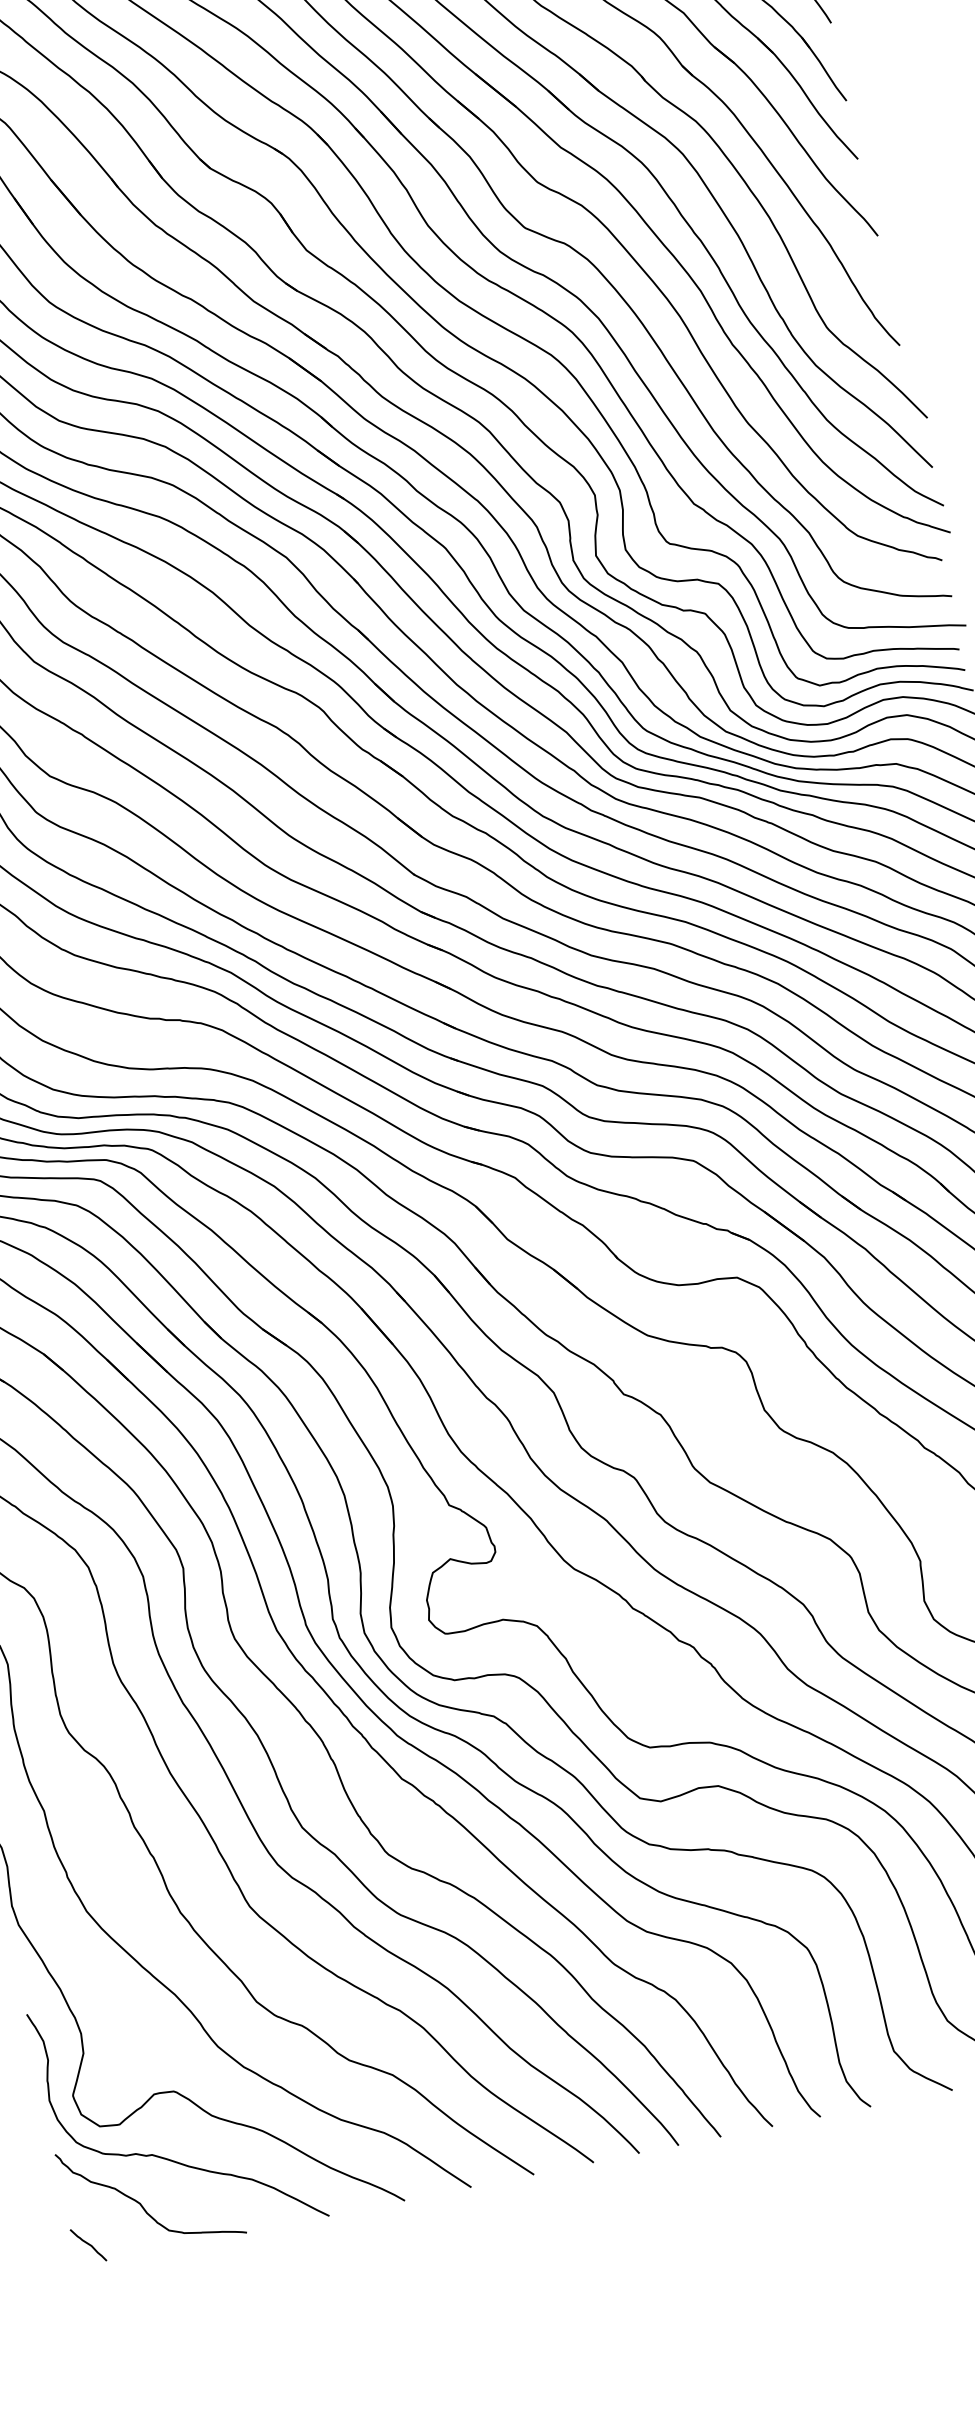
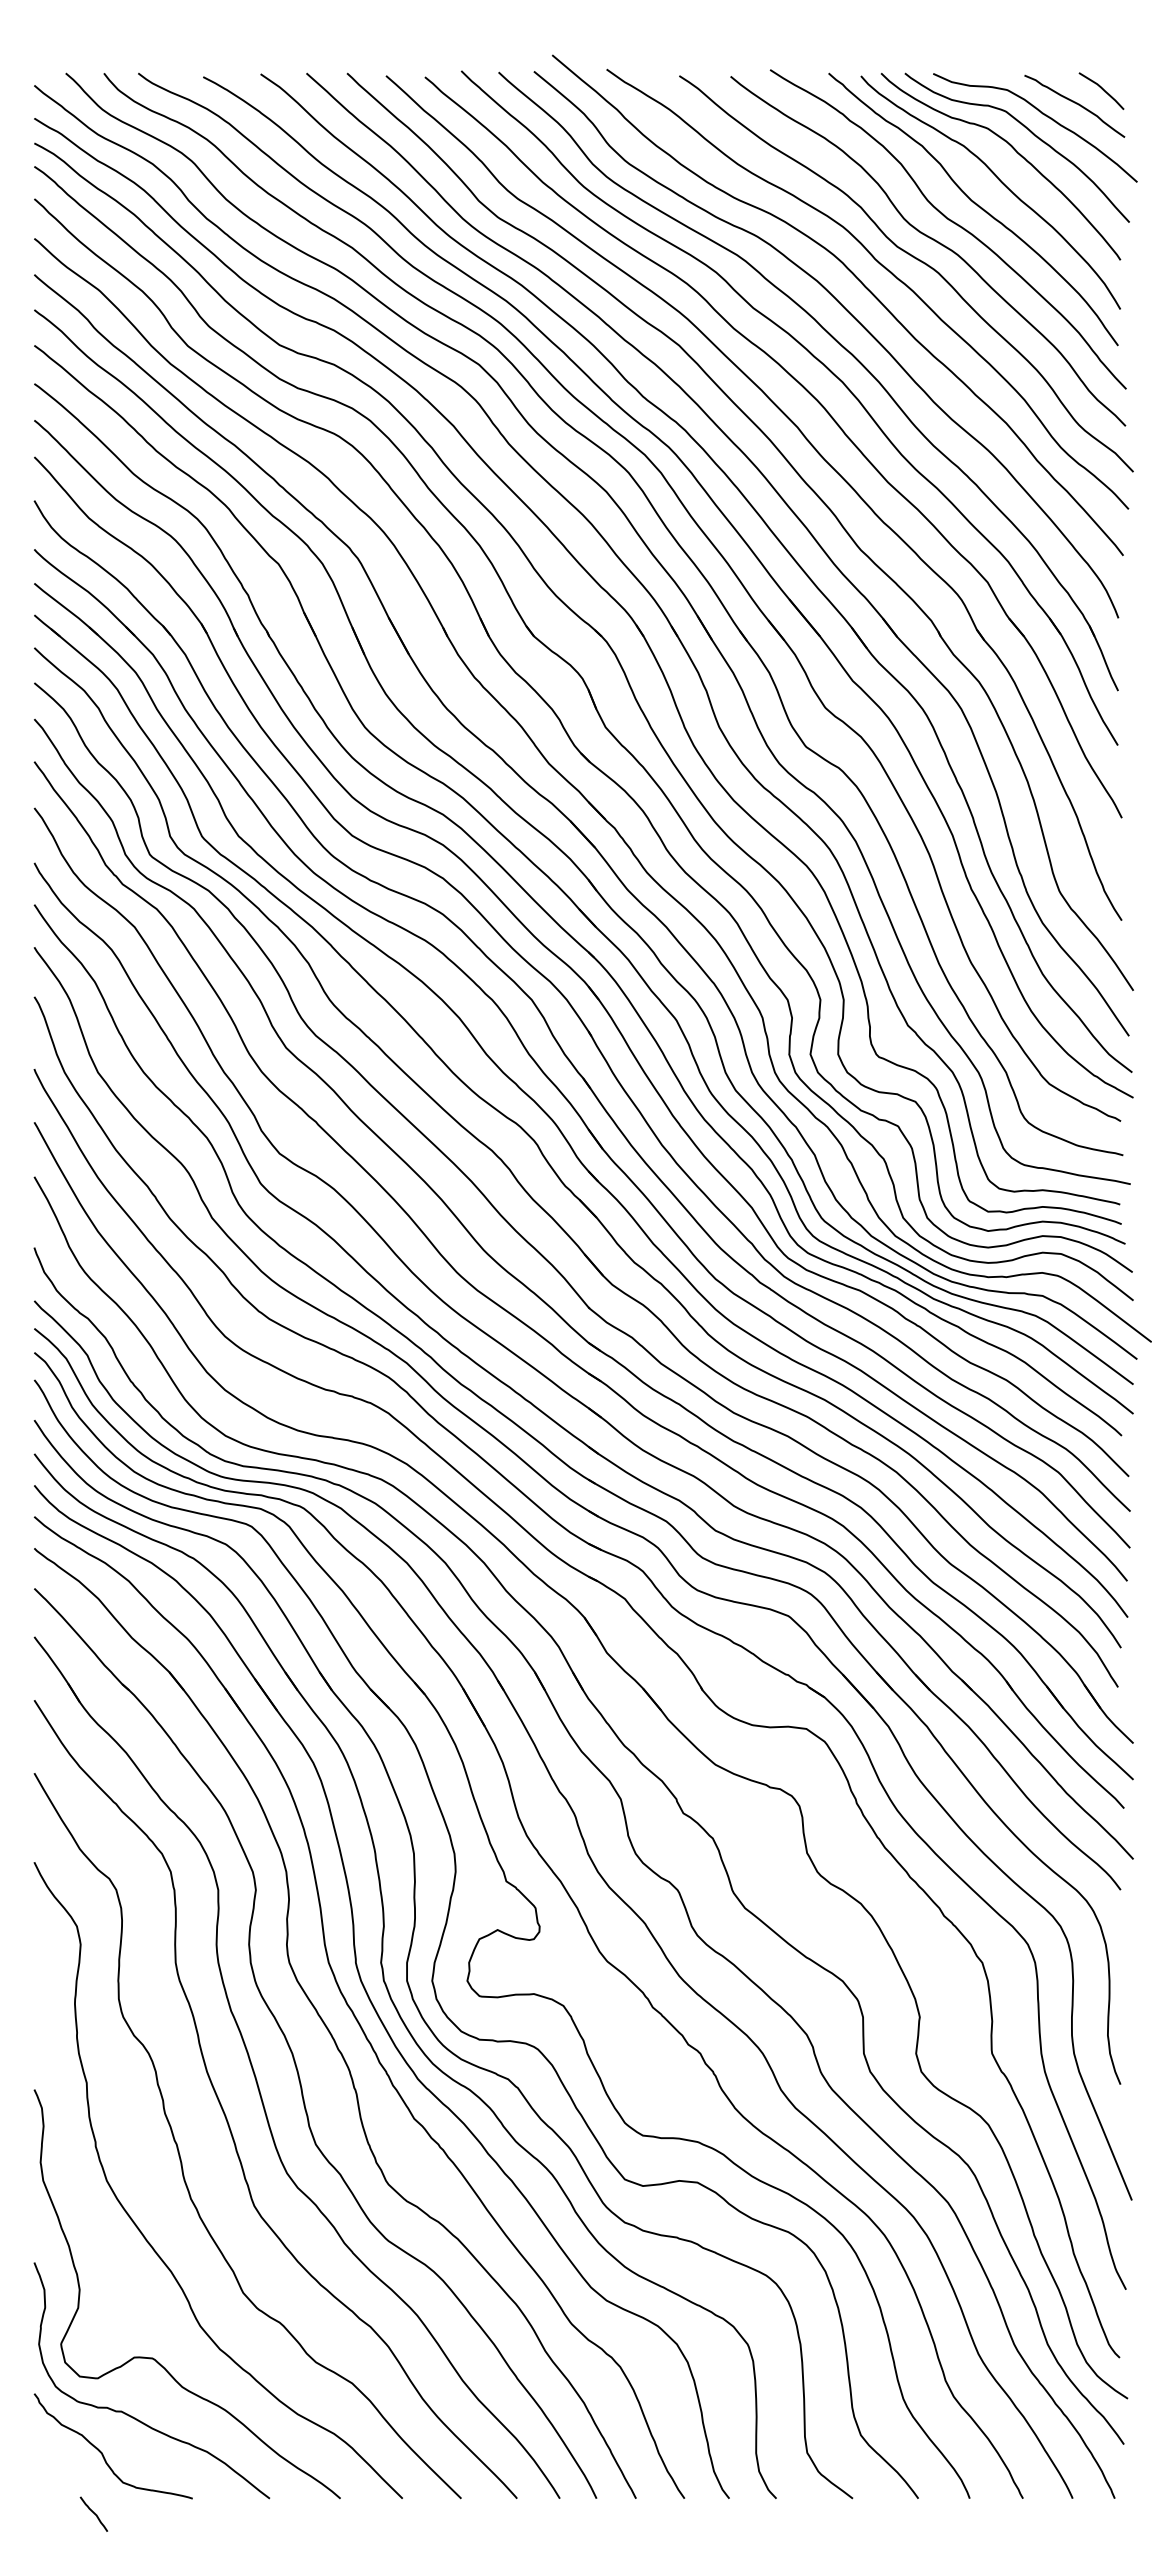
curve: (87, 2244) -> (93, 2513), moved

